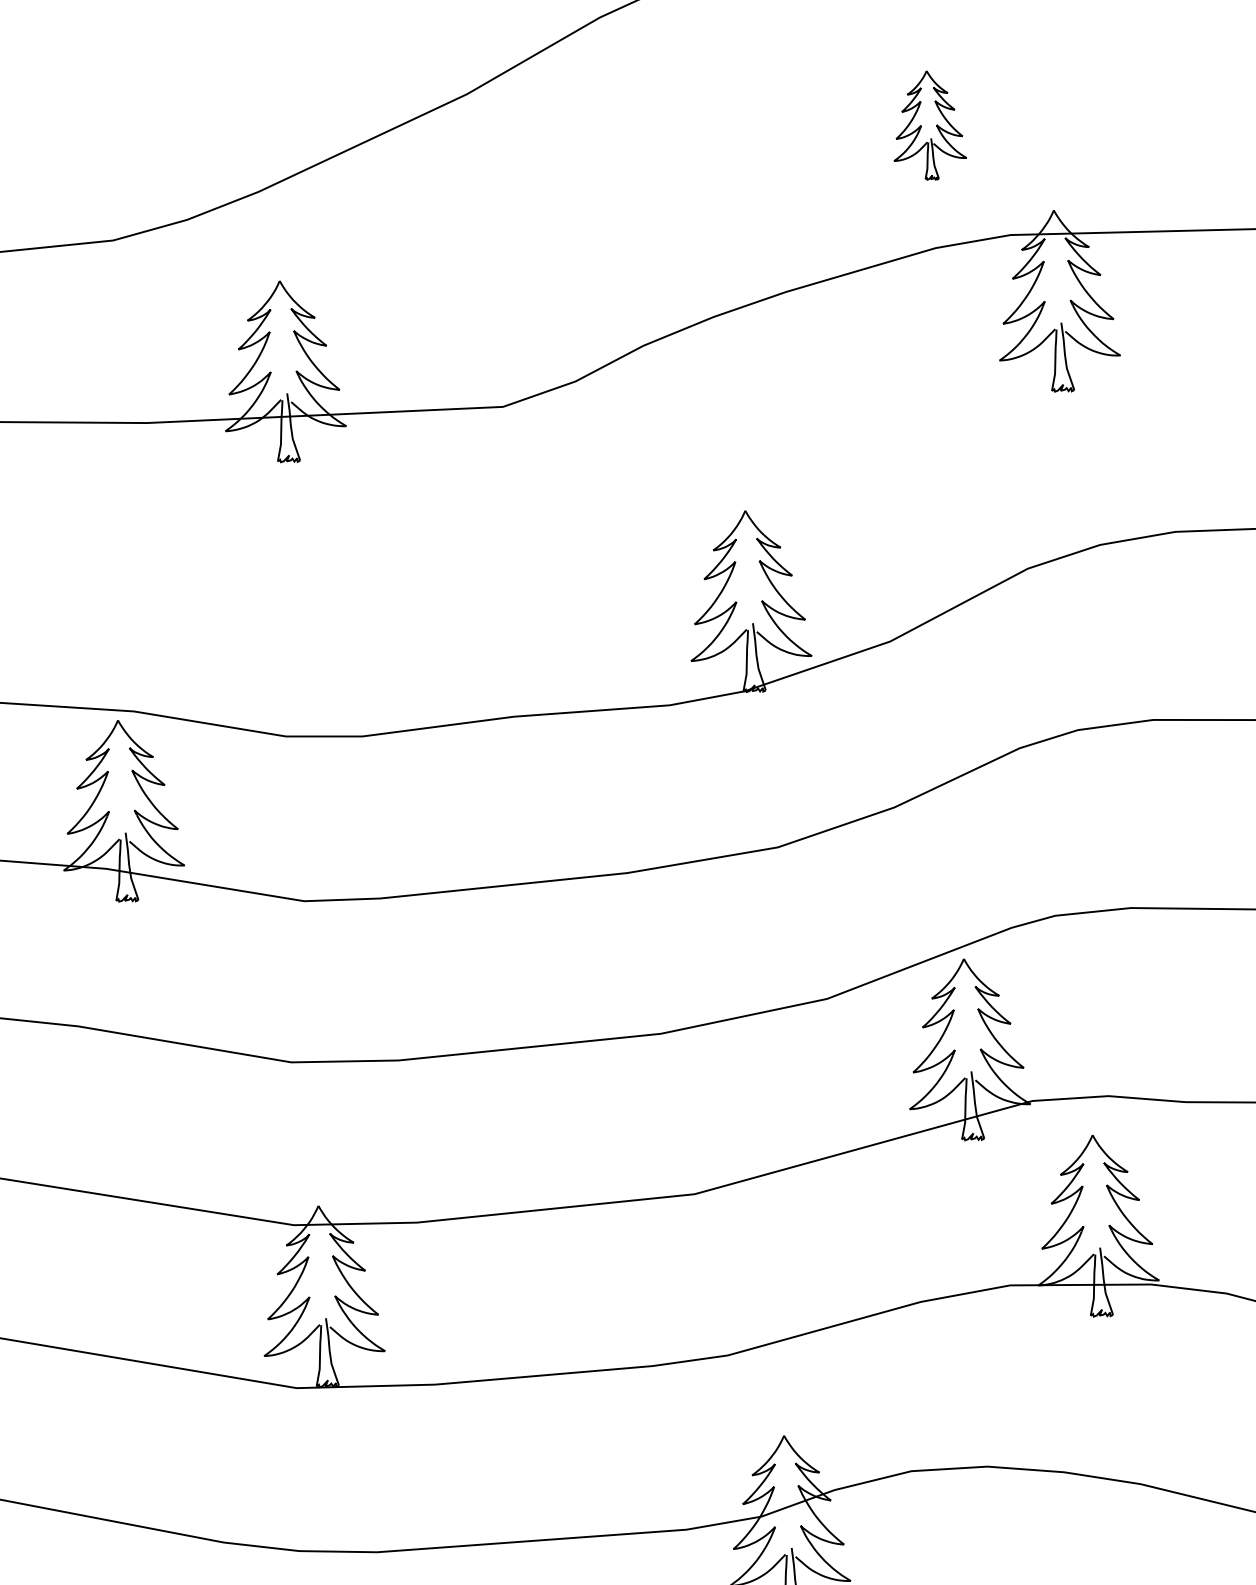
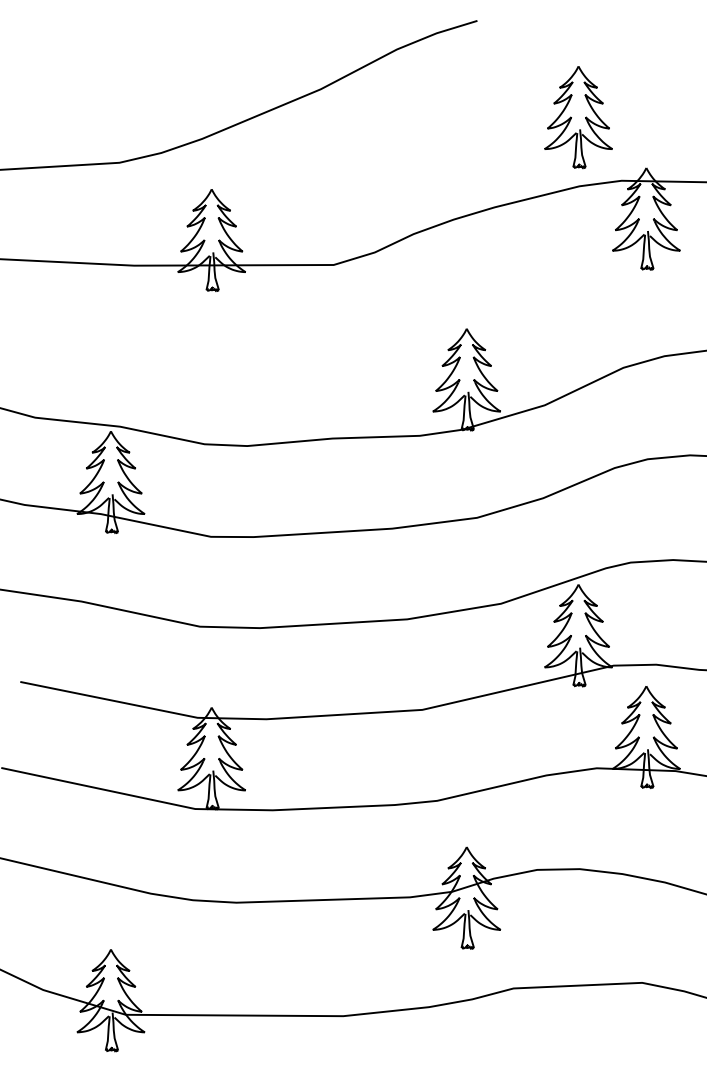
part: (928, 125) -> (578, 117), size x1.67

